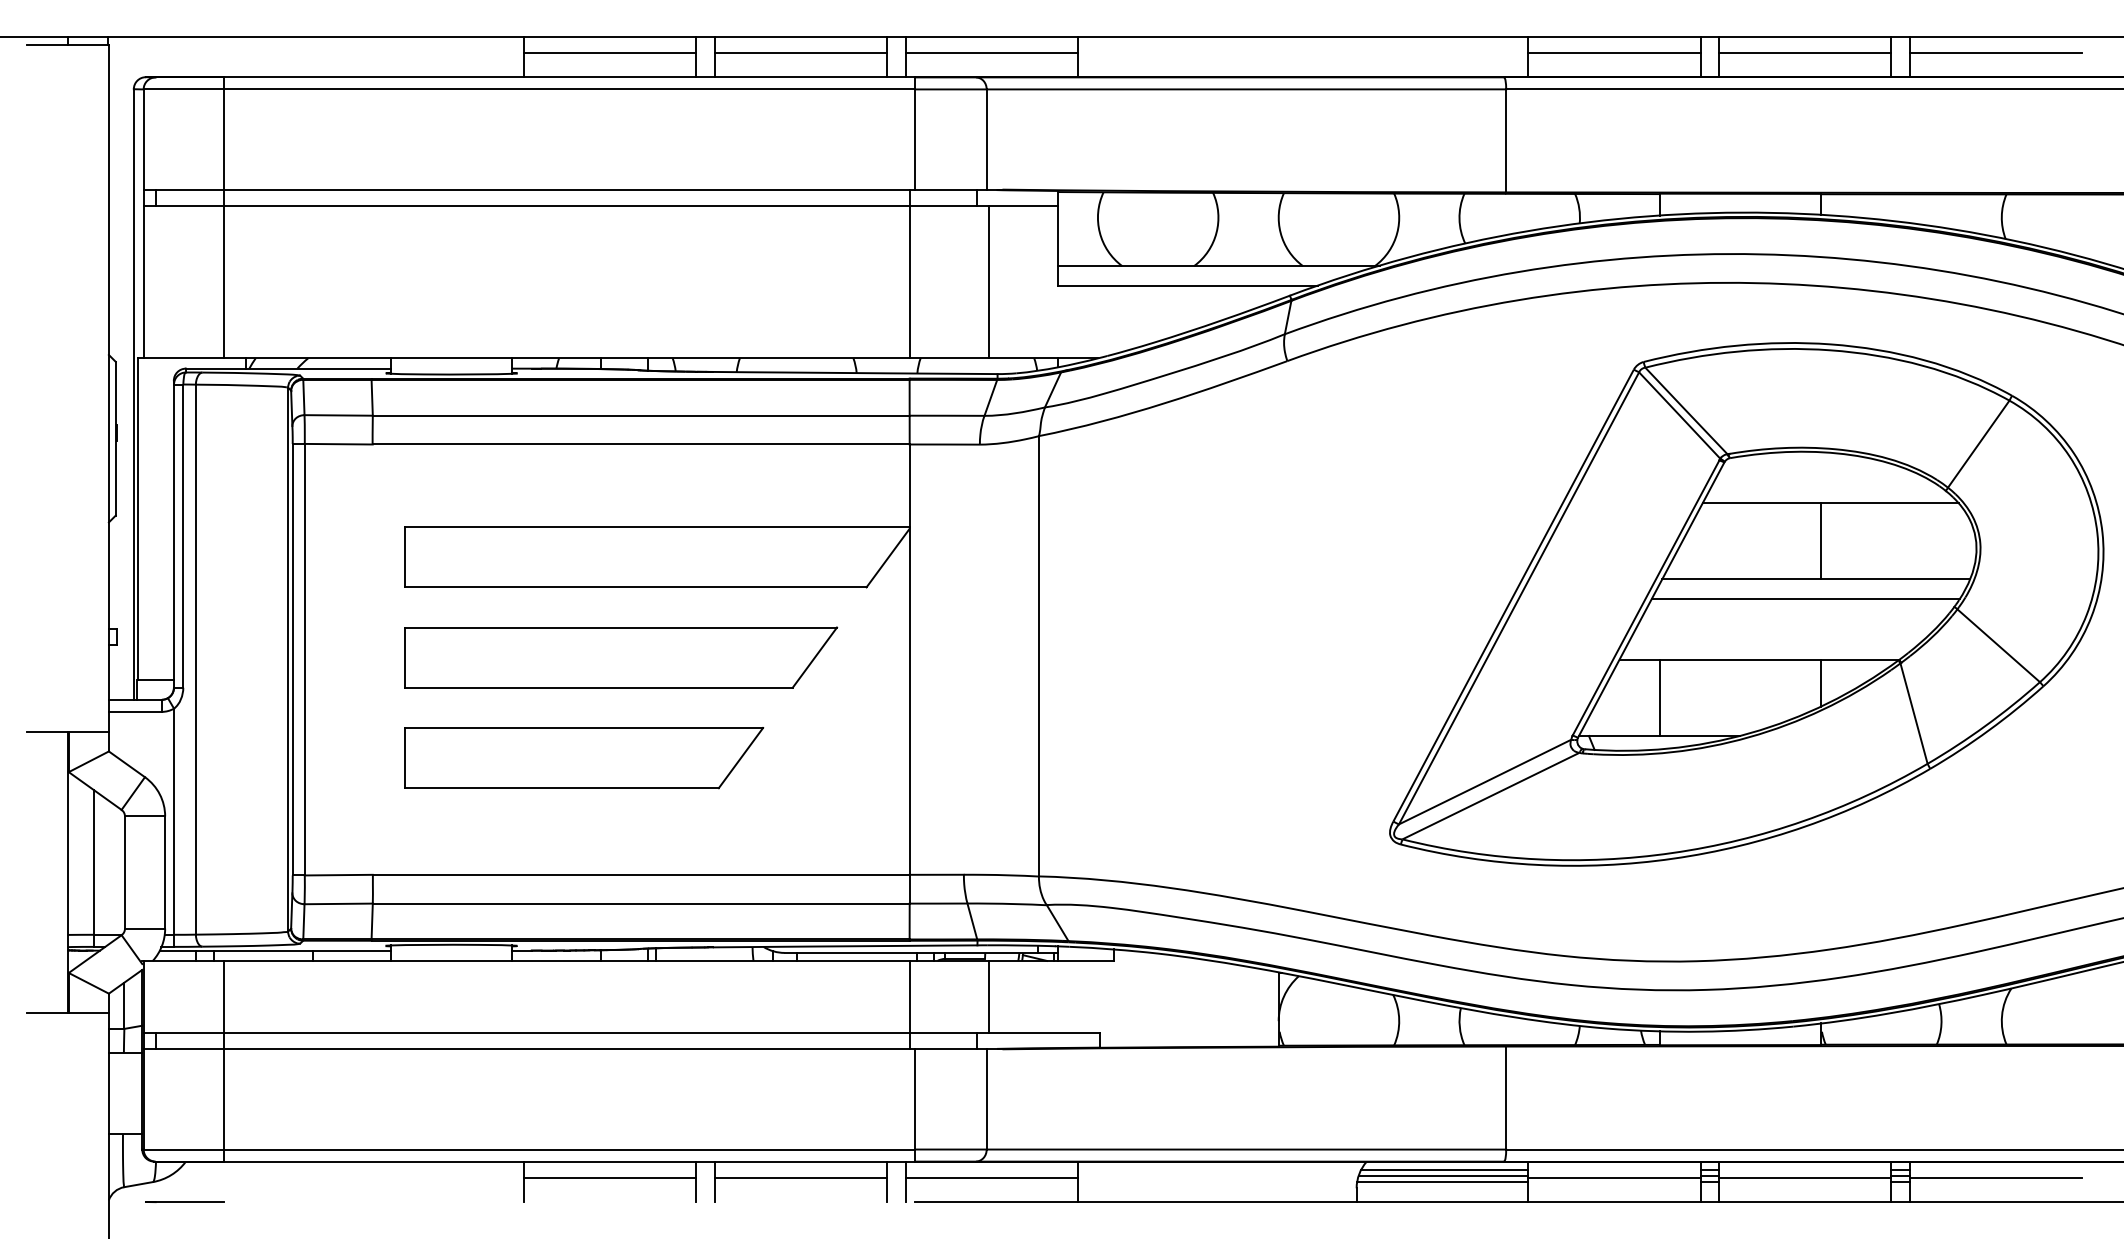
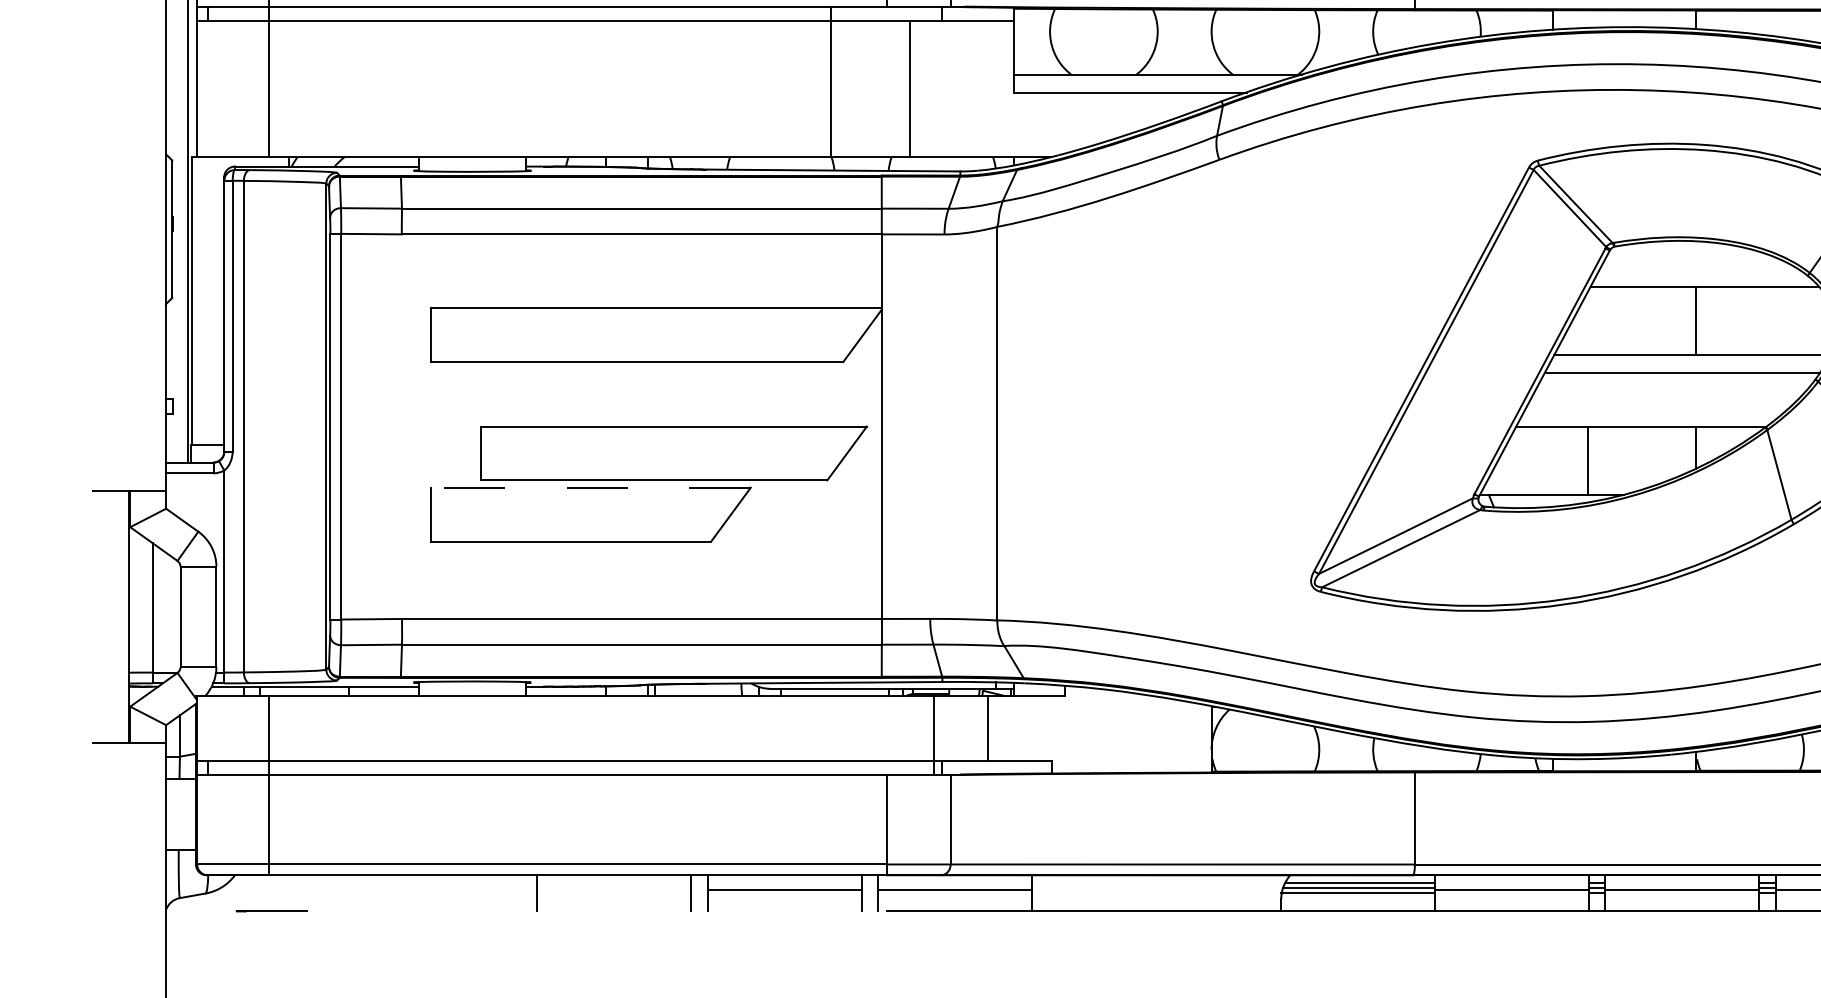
line: (910, 273) -> (831, 81), moved
line: (988, 281) -> (910, 88), moved
part: (621, 657) -> (674, 453), moved
line: (1660, 697) -> (1587, 460), moved
line: (584, 727) -> (591, 487), solid -> dashed
line: (988, 996) -> (987, 727), moved
line: (910, 1004) -> (934, 734), moved
line: (609, 1177) -> (613, 889), removed
line: (184, 1201) -> (271, 910), moved

